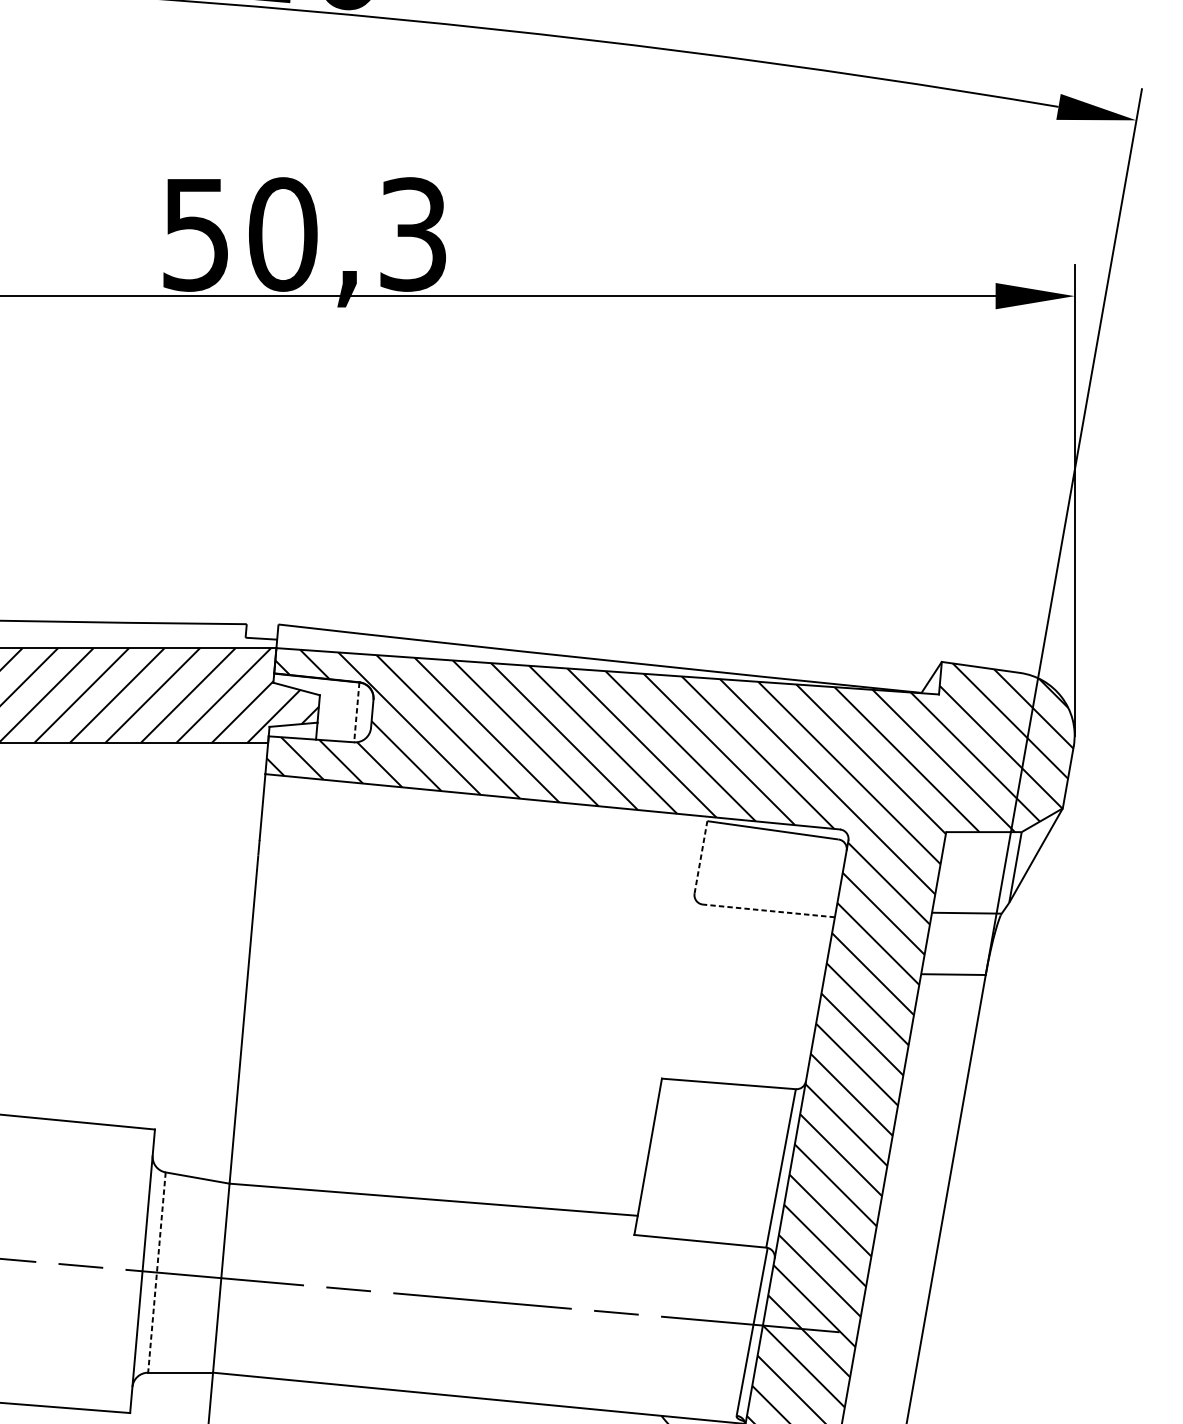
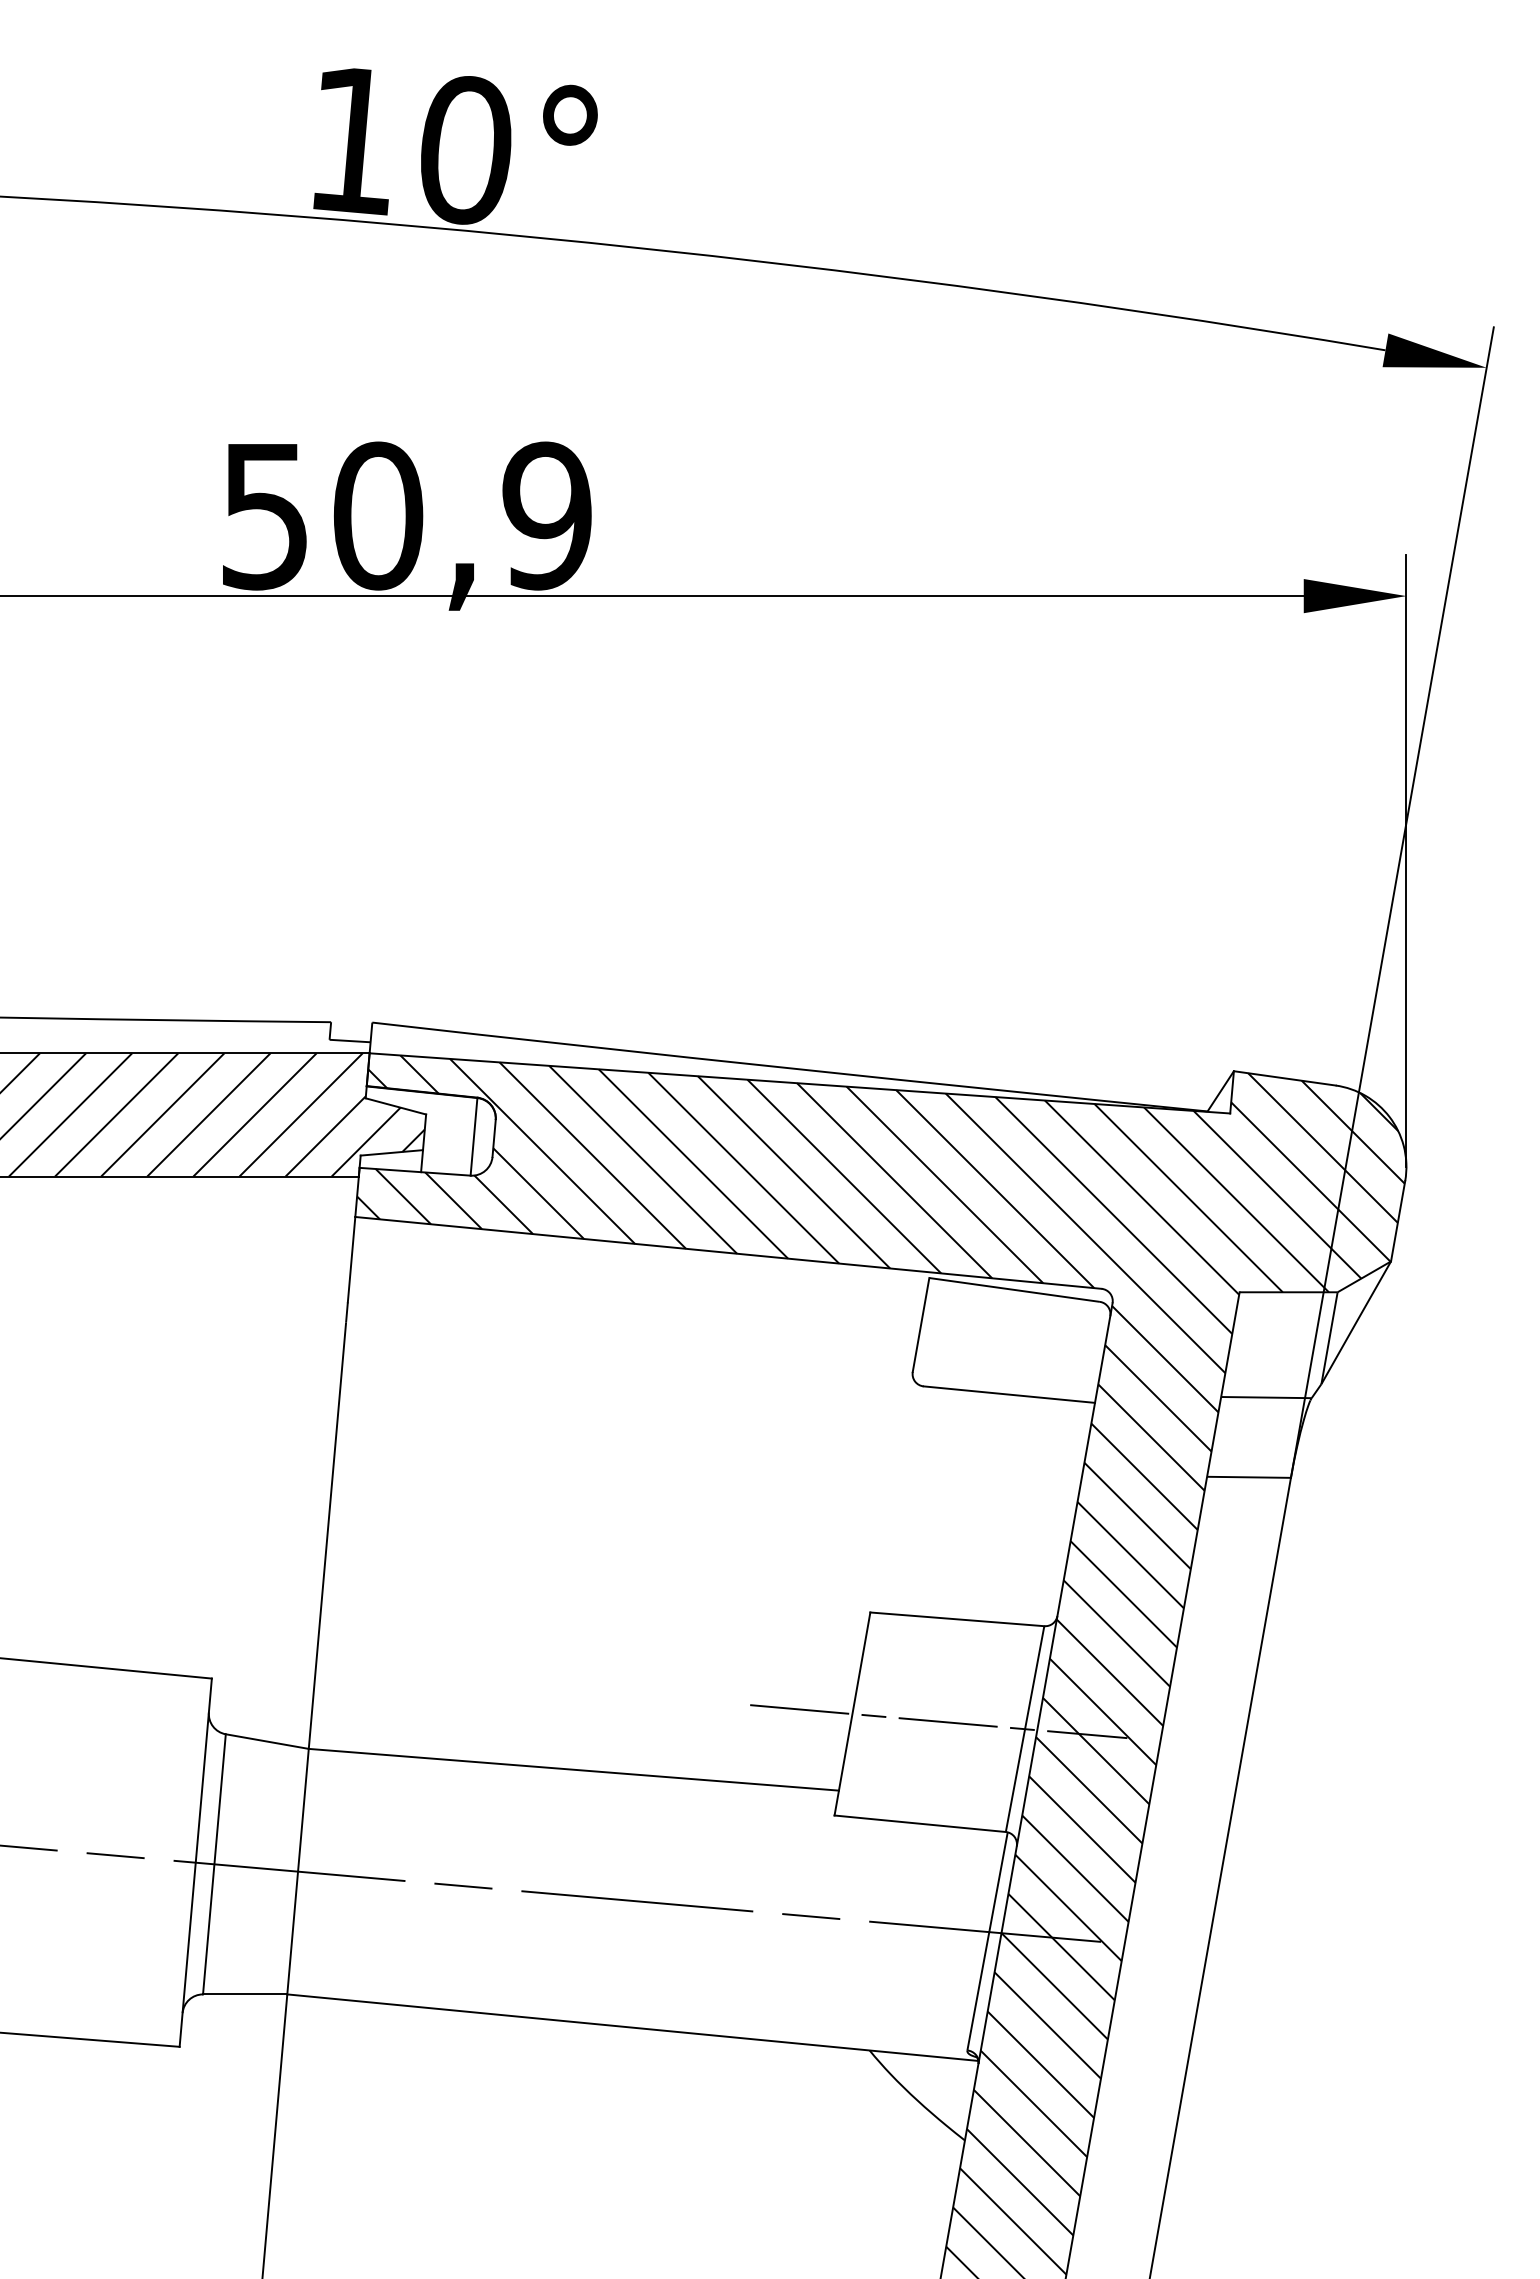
text: (412, 234) -> (546, 515), 50,3 -> 50,9
line: (357, 712) -> (474, 1136), dashed -> solid
line: (701, 857) -> (921, 1325), dashed -> solid
line: (768, 910) -> (1008, 1394), dashed -> solid
line: (714, 1162) -> (938, 1721), added
line: (156, 1272) -> (214, 1864), dashed -> solid

